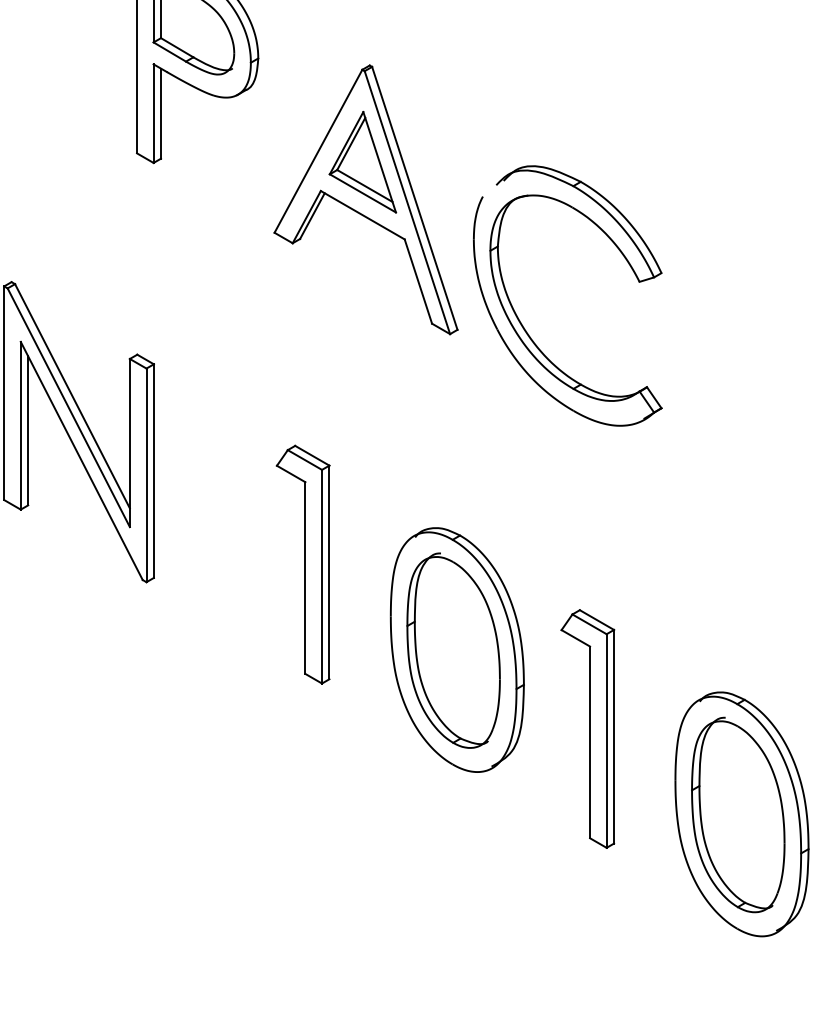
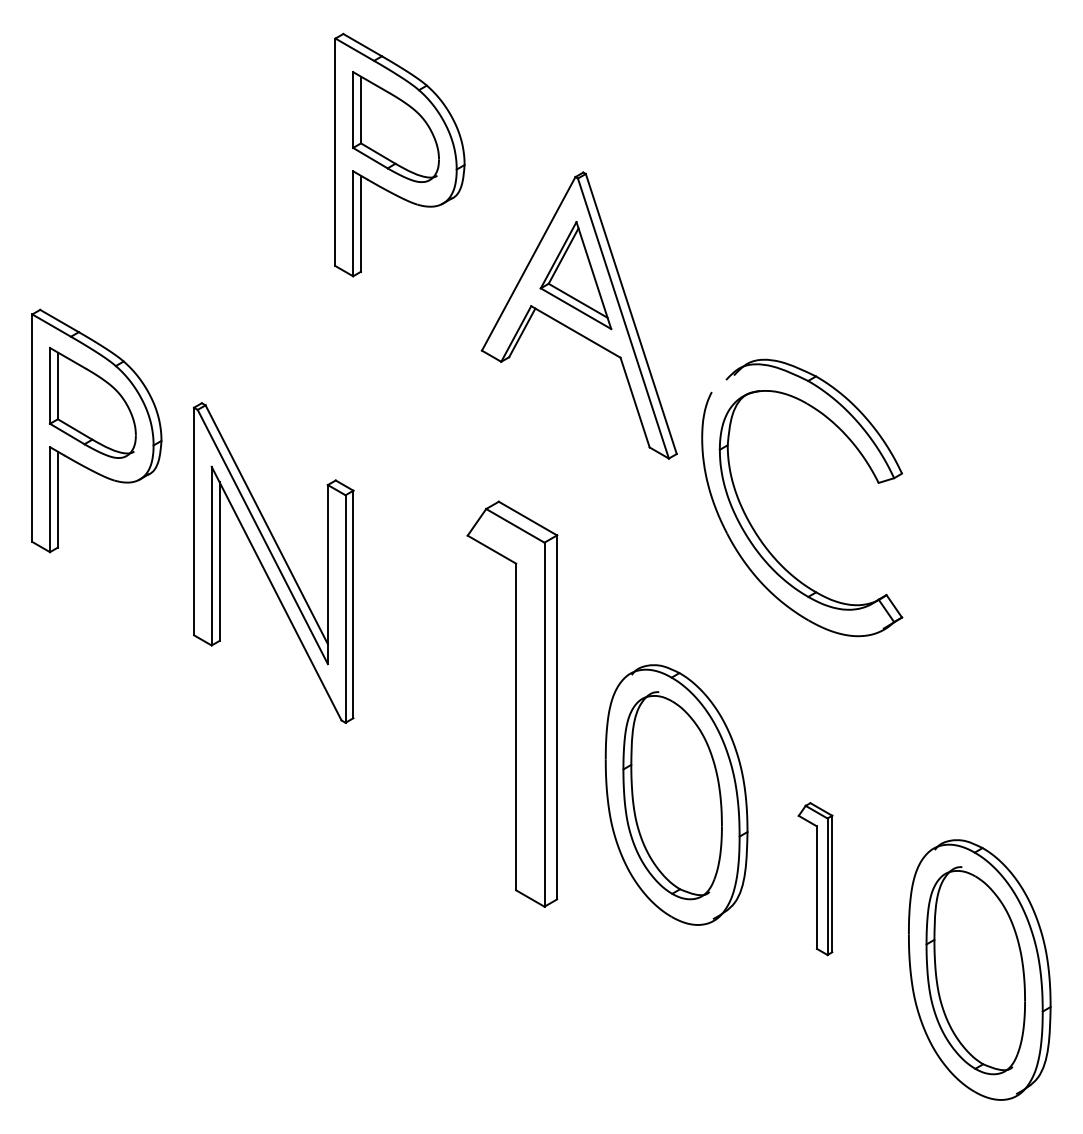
part: (522, 324) -> (754, 528), moved
part: (303, 564) -> (512, 703), size x1.6
part: (587, 728) -> (815, 878), size x0.6

